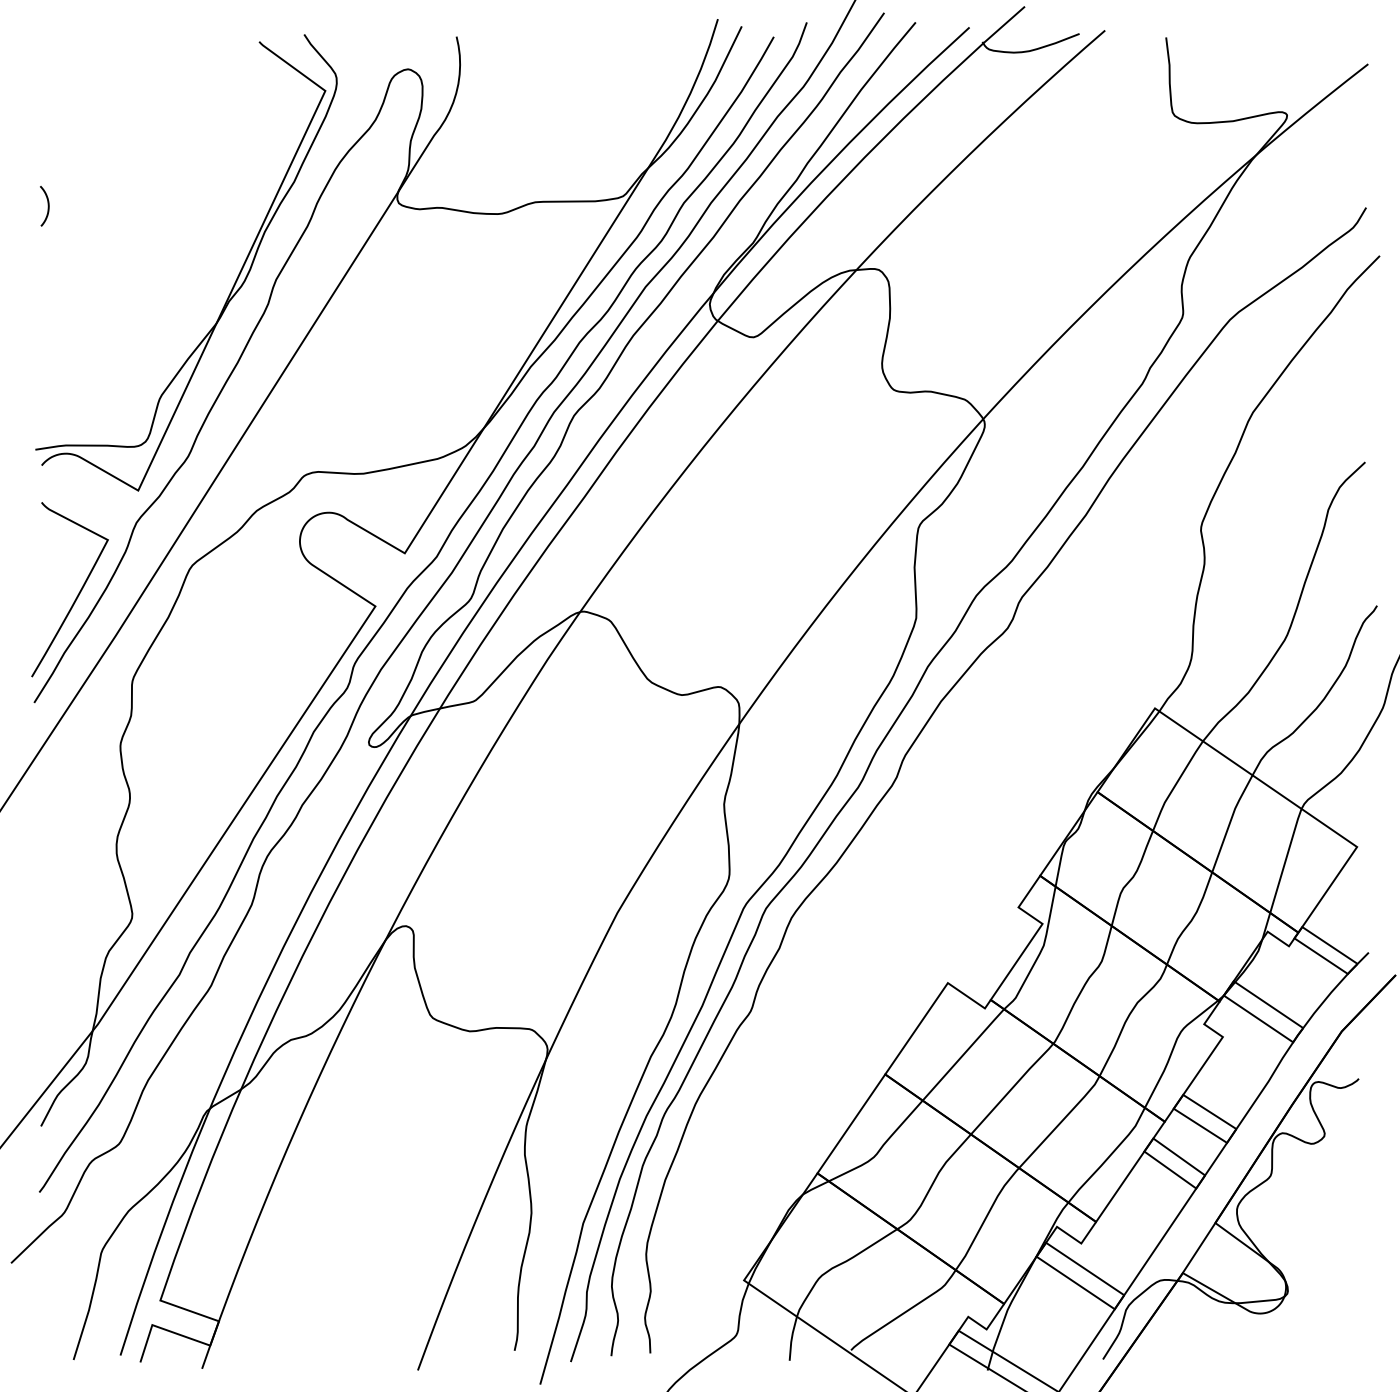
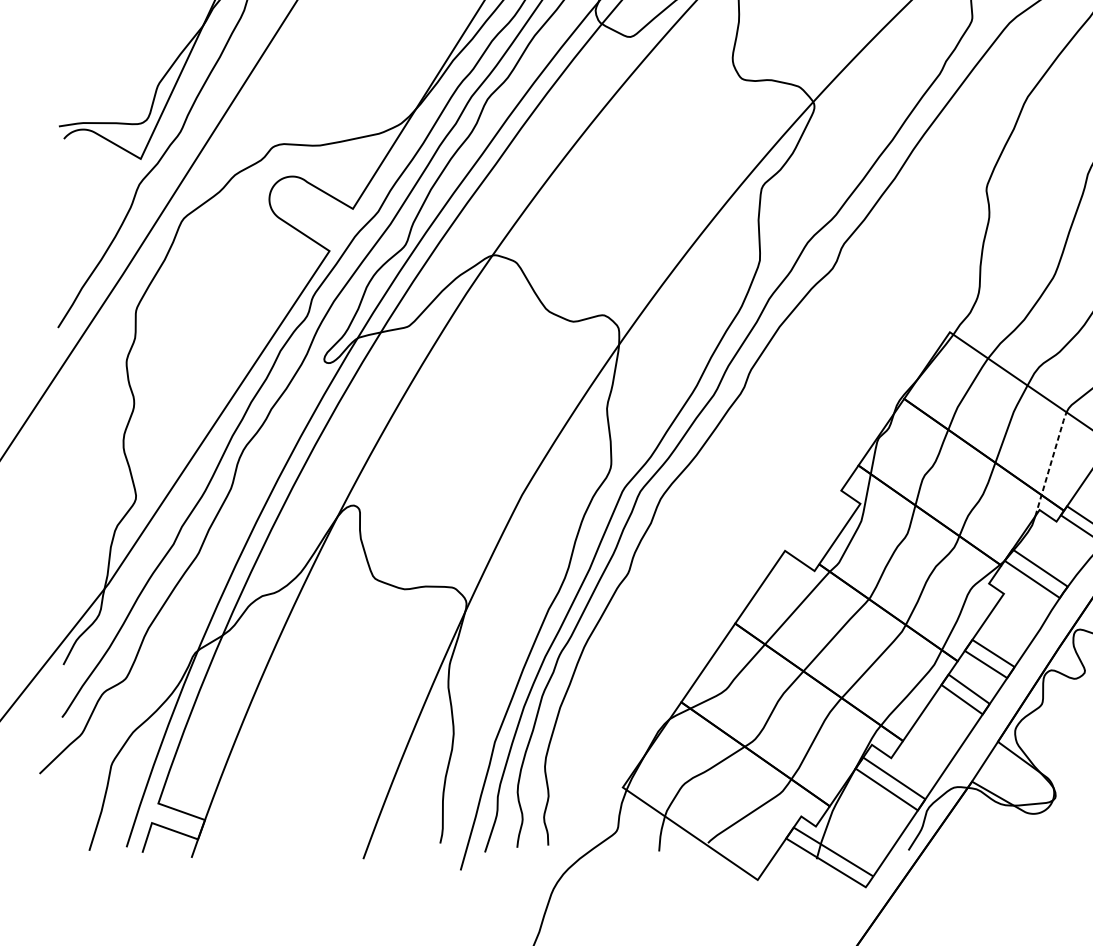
curve: (77, 594) -> (92, 241), removed
line: (1281, 873) -> (1050, 463), solid -> dashed

